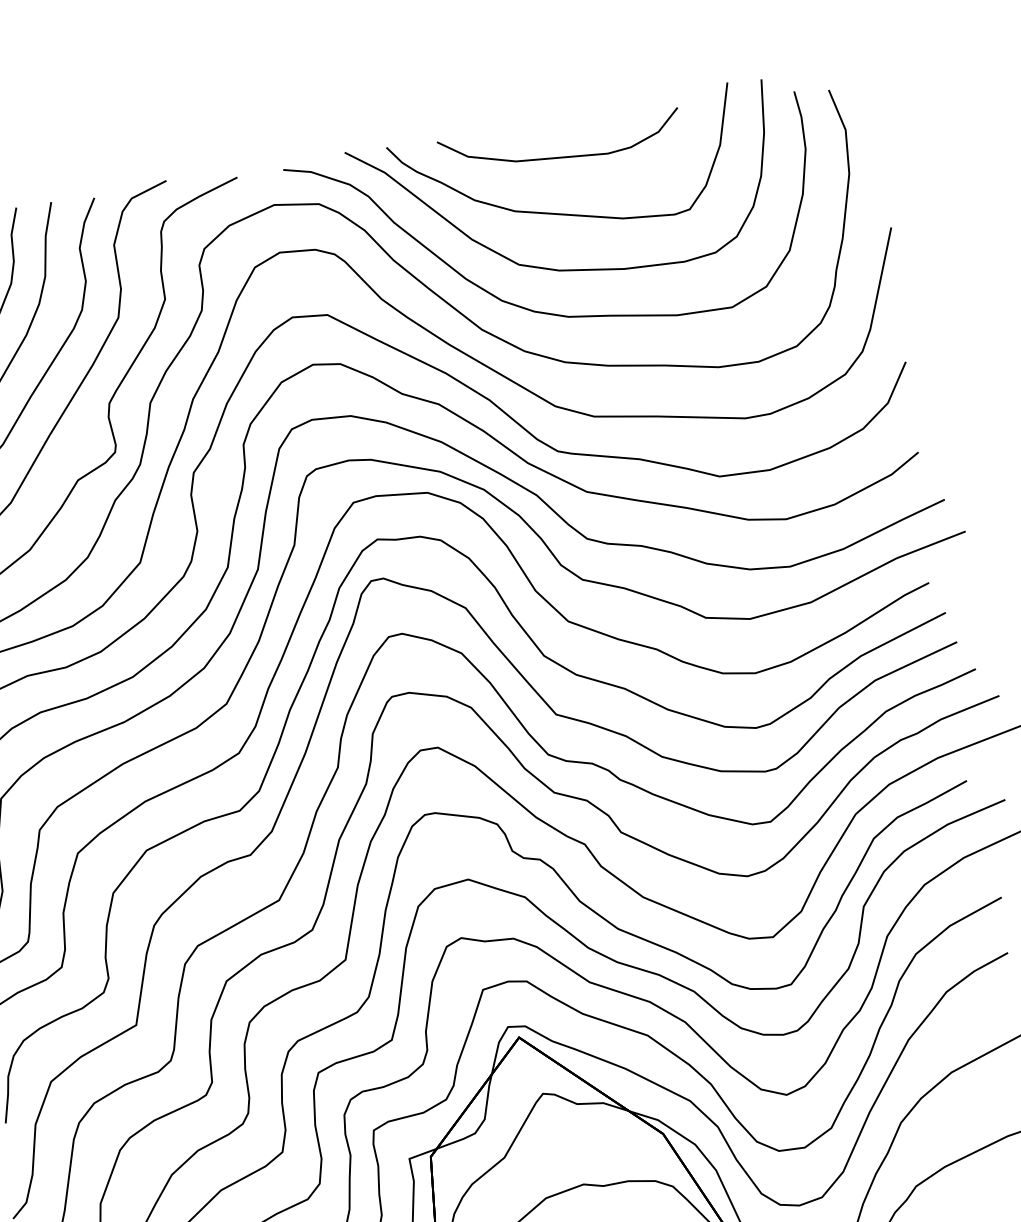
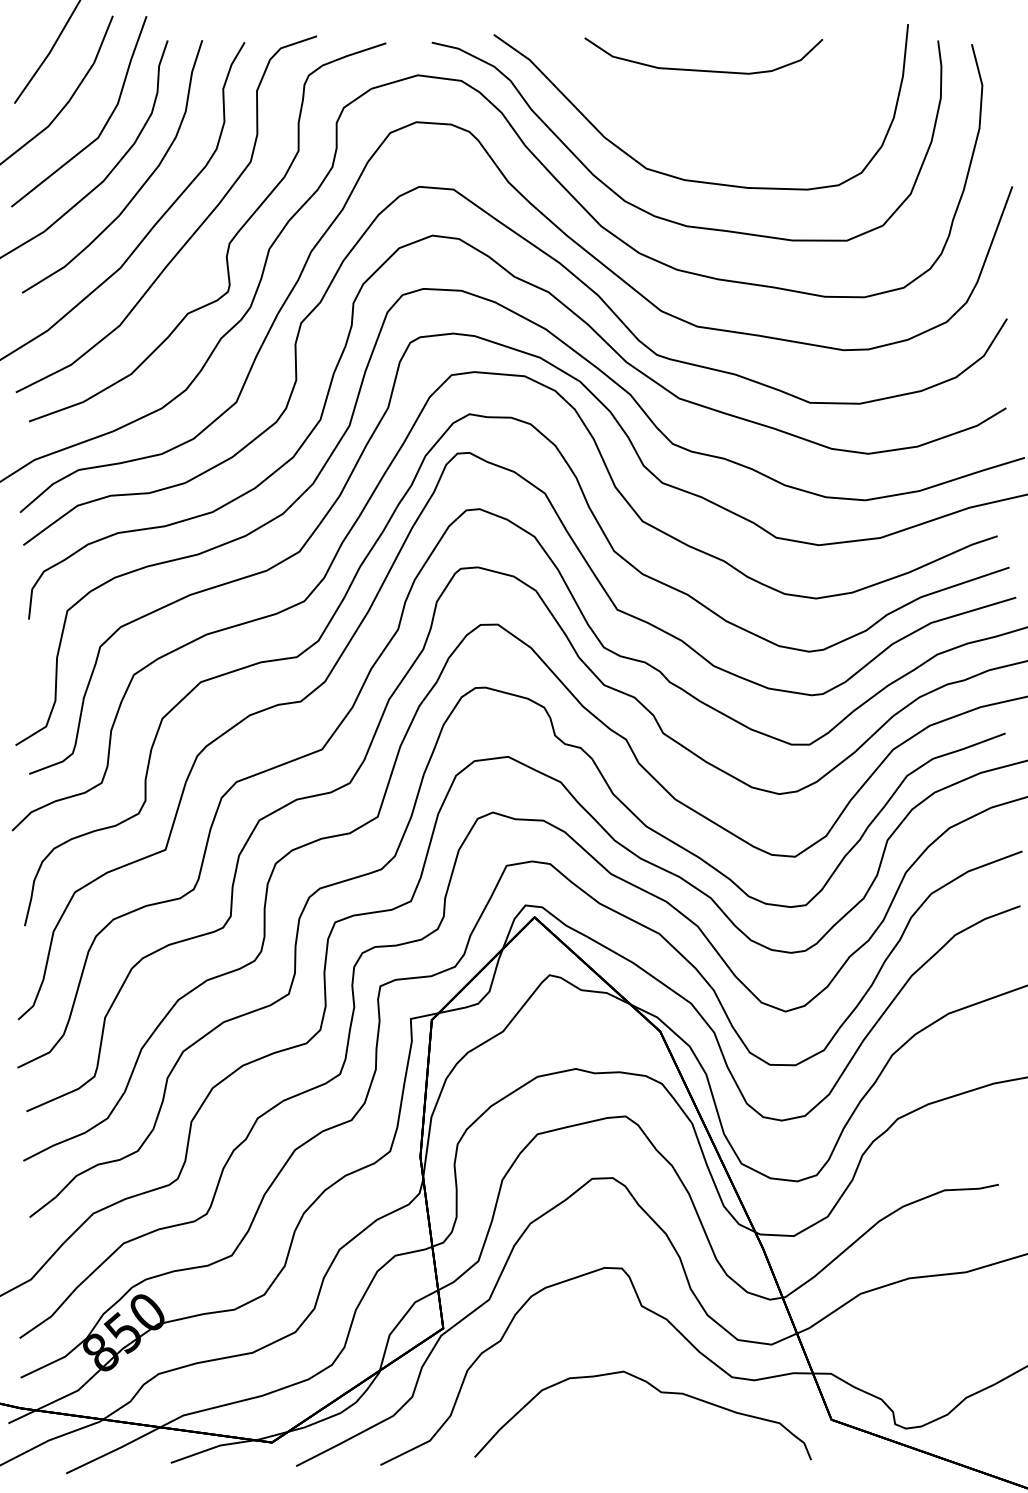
curve: (559, 213) -> (693, 124), removed

